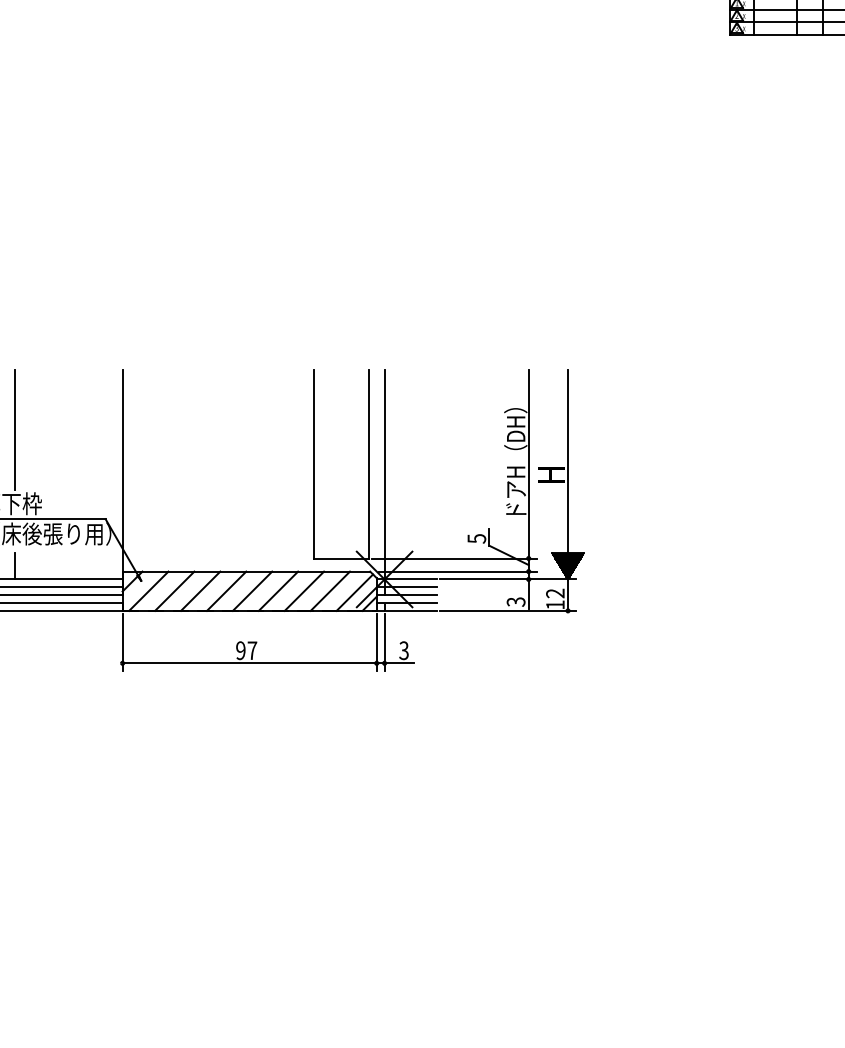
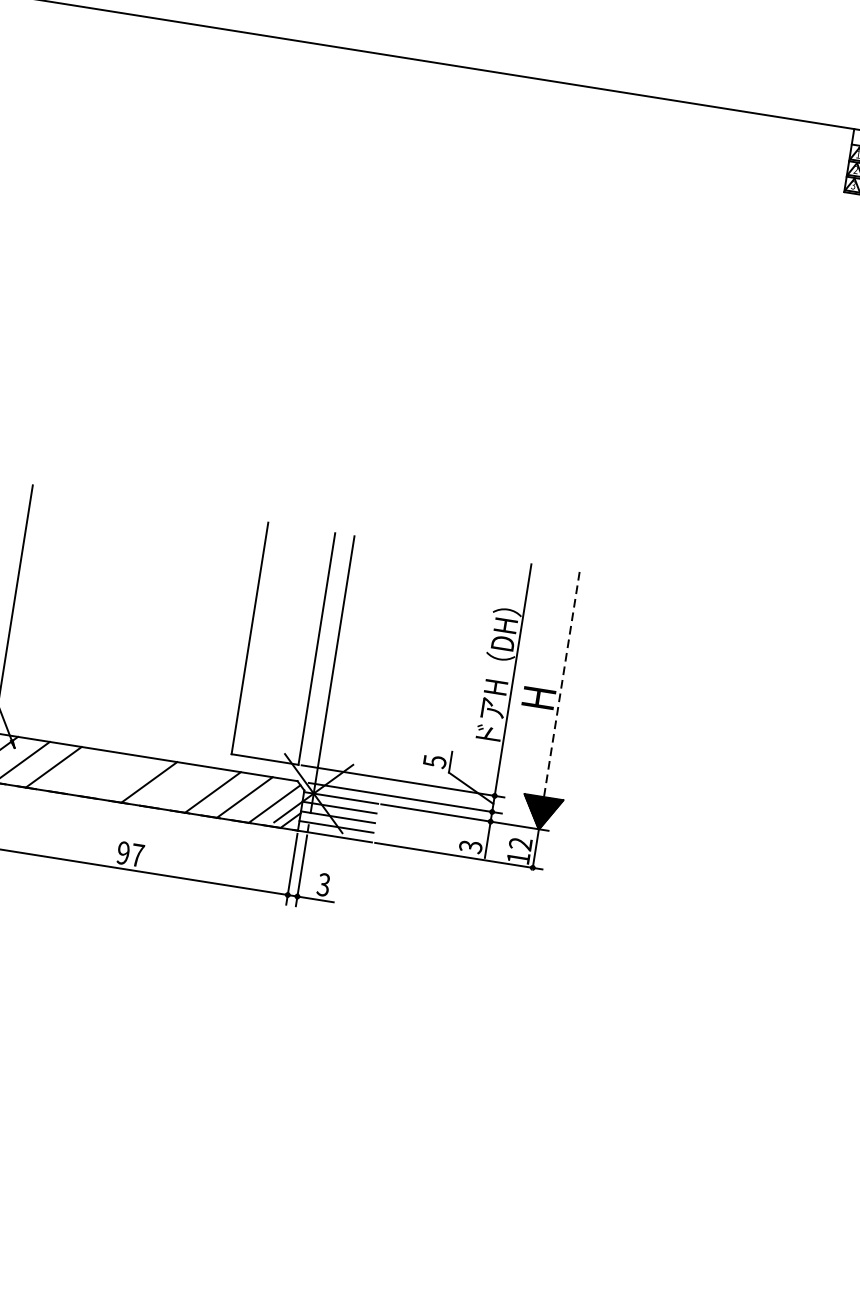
line: (568, 474) -> (559, 700), solid -> dashed
line: (200, 590) -> (85, 771), removed
line: (226, 590) -> (117, 776), removed
line: (278, 590) -> (181, 786), removed

